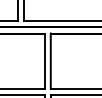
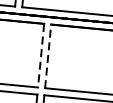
line: (44, 61) -> (40, 55), solid -> dashed
line: (50, 61) -> (47, 56), solid -> dashed

